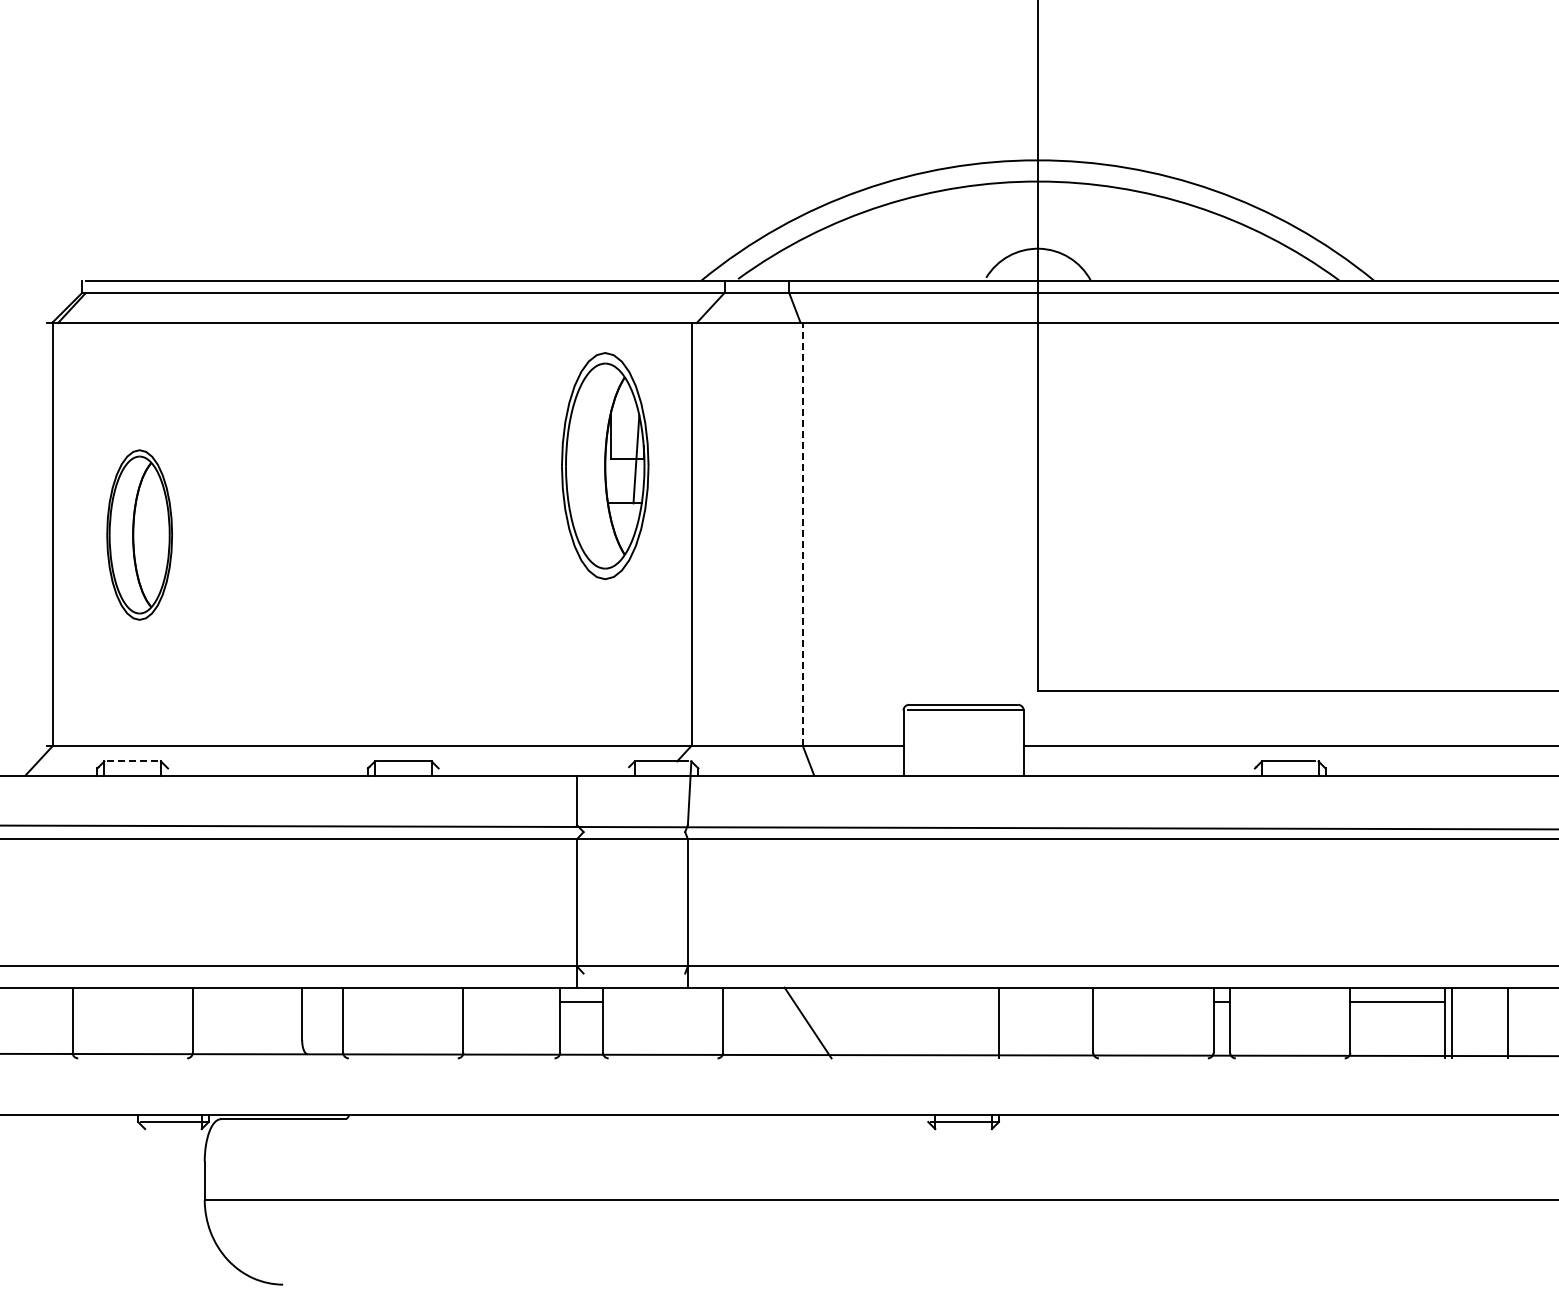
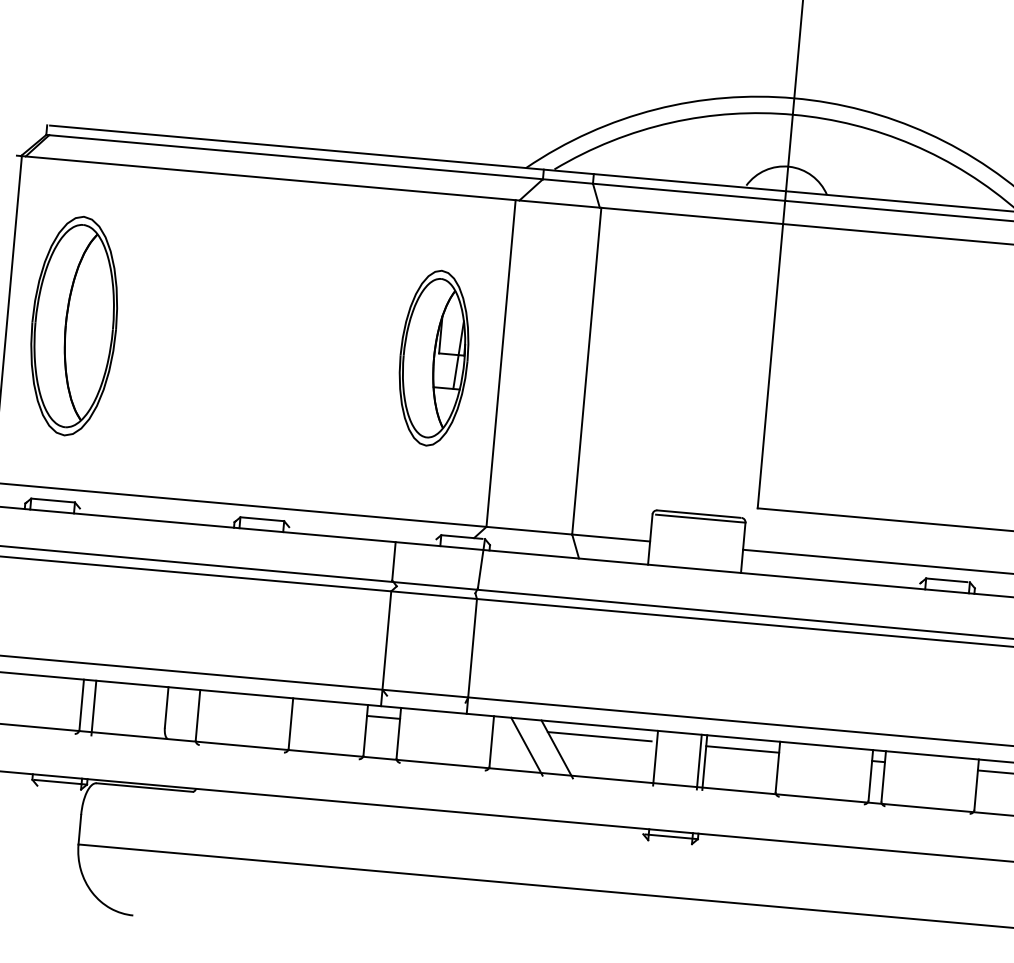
part: (605, 466) -> (434, 358), moved
line: (802, 533) -> (586, 370), dashed -> solid
part: (139, 534) -> (74, 325), size x1.67
line: (134, 761) -> (54, 500), dashed -> solid
line: (861, 1001) -> (599, 736), added
line: (1045, 1001) -> (742, 749), added
line: (208, 1022) -> (93, 707), added
line: (768, 1022) -> (526, 746), added
line: (935, 1022) -> (655, 757), added
line: (991, 1022) -> (699, 761), added

